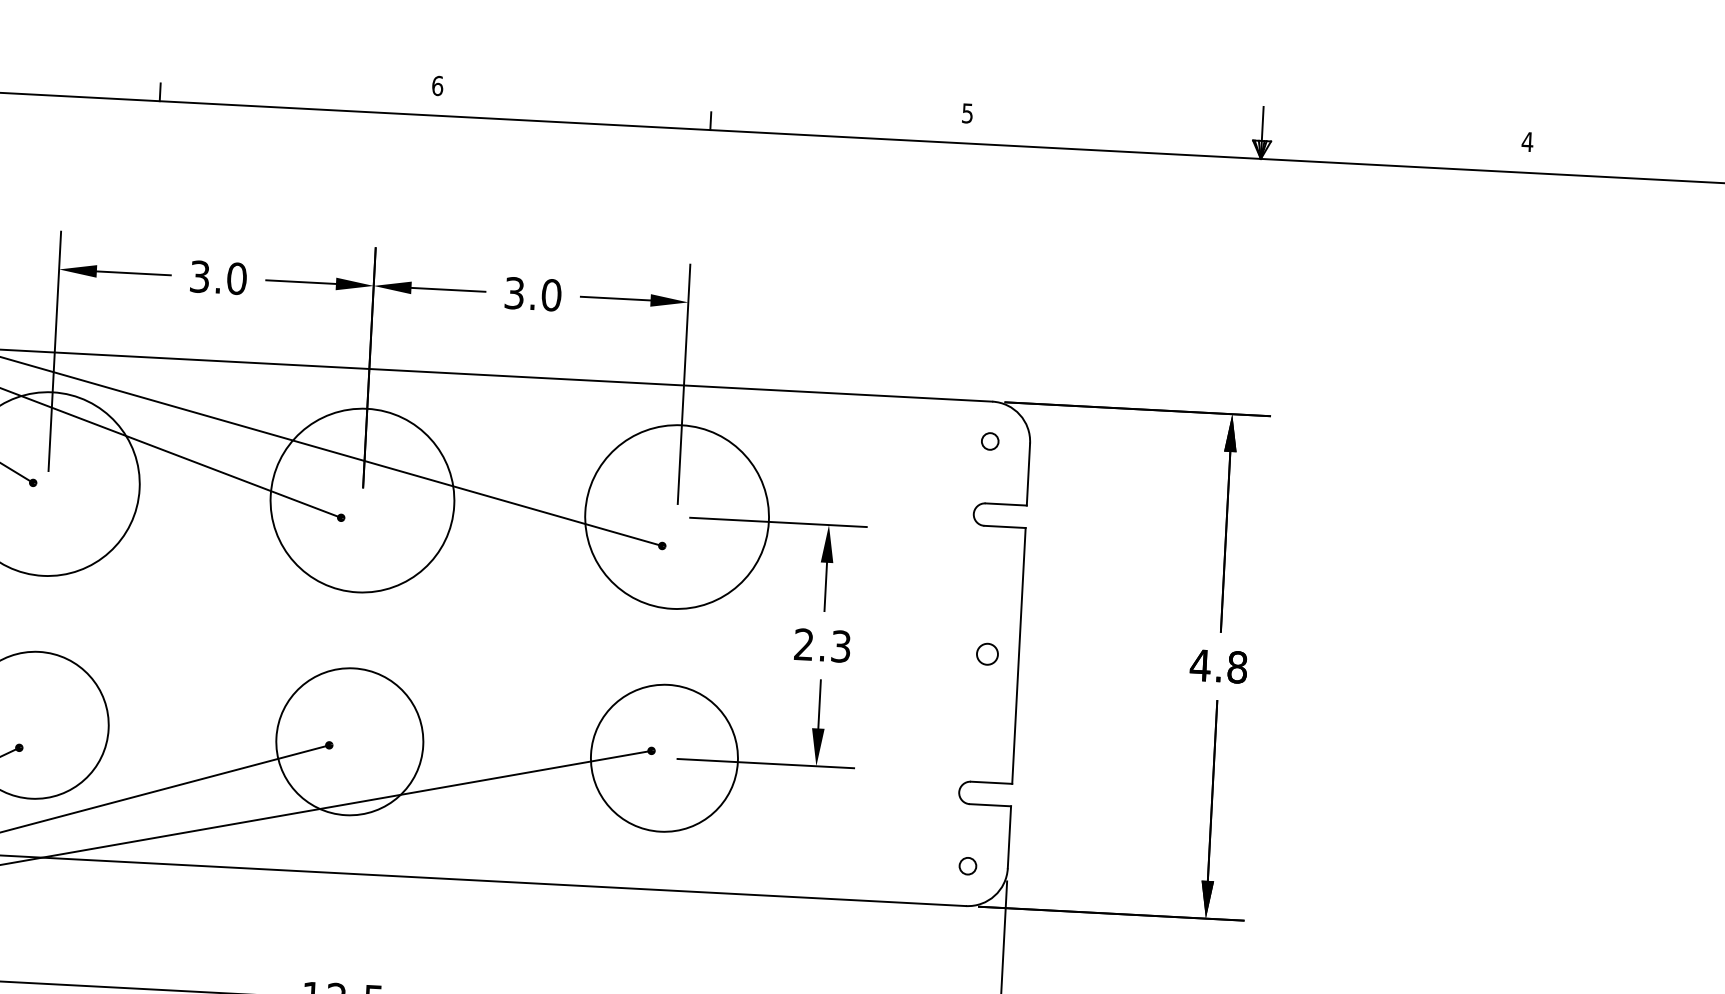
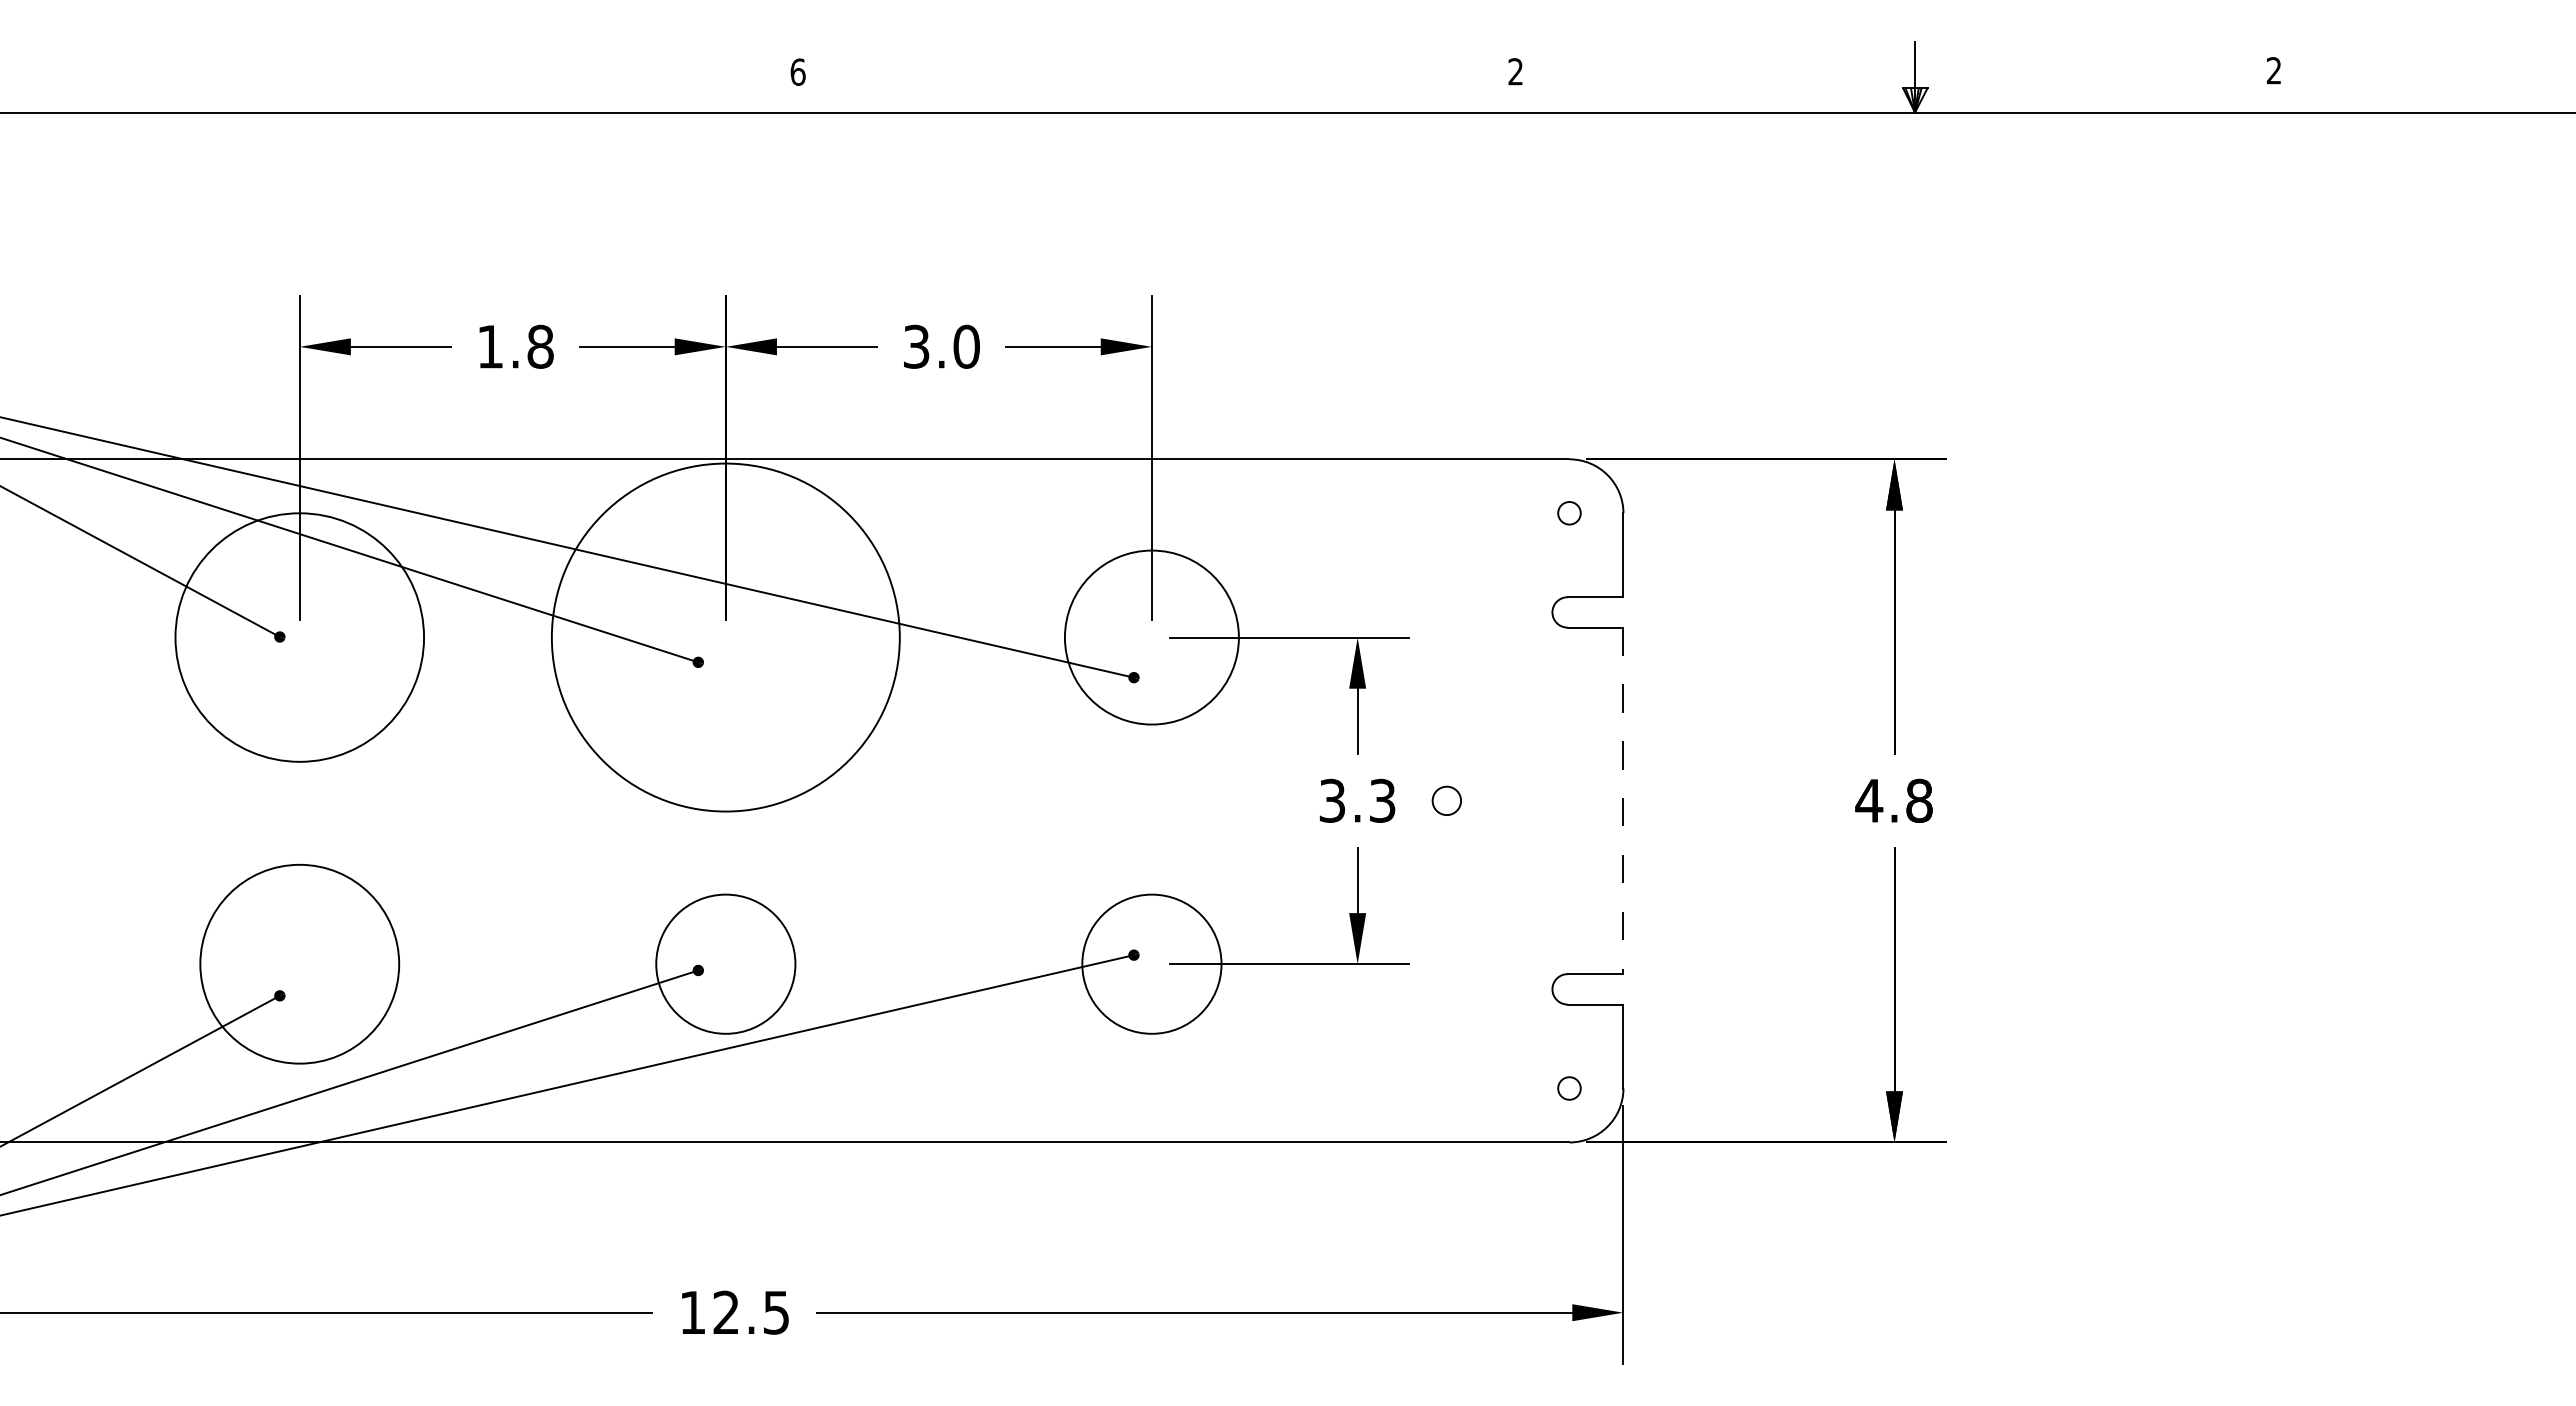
line: (160, 92) -> (423, 100), removed
text: (967, 113) -> (1515, 71), 5 -> 2
line: (710, 121) -> (1169, 100), removed
text: (1527, 141) -> (2273, 70), 4 -> 2
text: (218, 277) -> (515, 346), 3.0 -> 1.8
circle: (362, 500) -> (725, 637), size x1.4
circle: (676, 517) -> (1151, 637), size x0.7
text: (804, 644) -> (1332, 800), 2.3 -> 3.3
circle: (987, 653) -> (1446, 800), moved
line: (1018, 656) -> (1623, 801), solid -> dashed
circle: (349, 741) -> (725, 963), size x0.7
circle: (664, 757) -> (1151, 963), size x0.7

